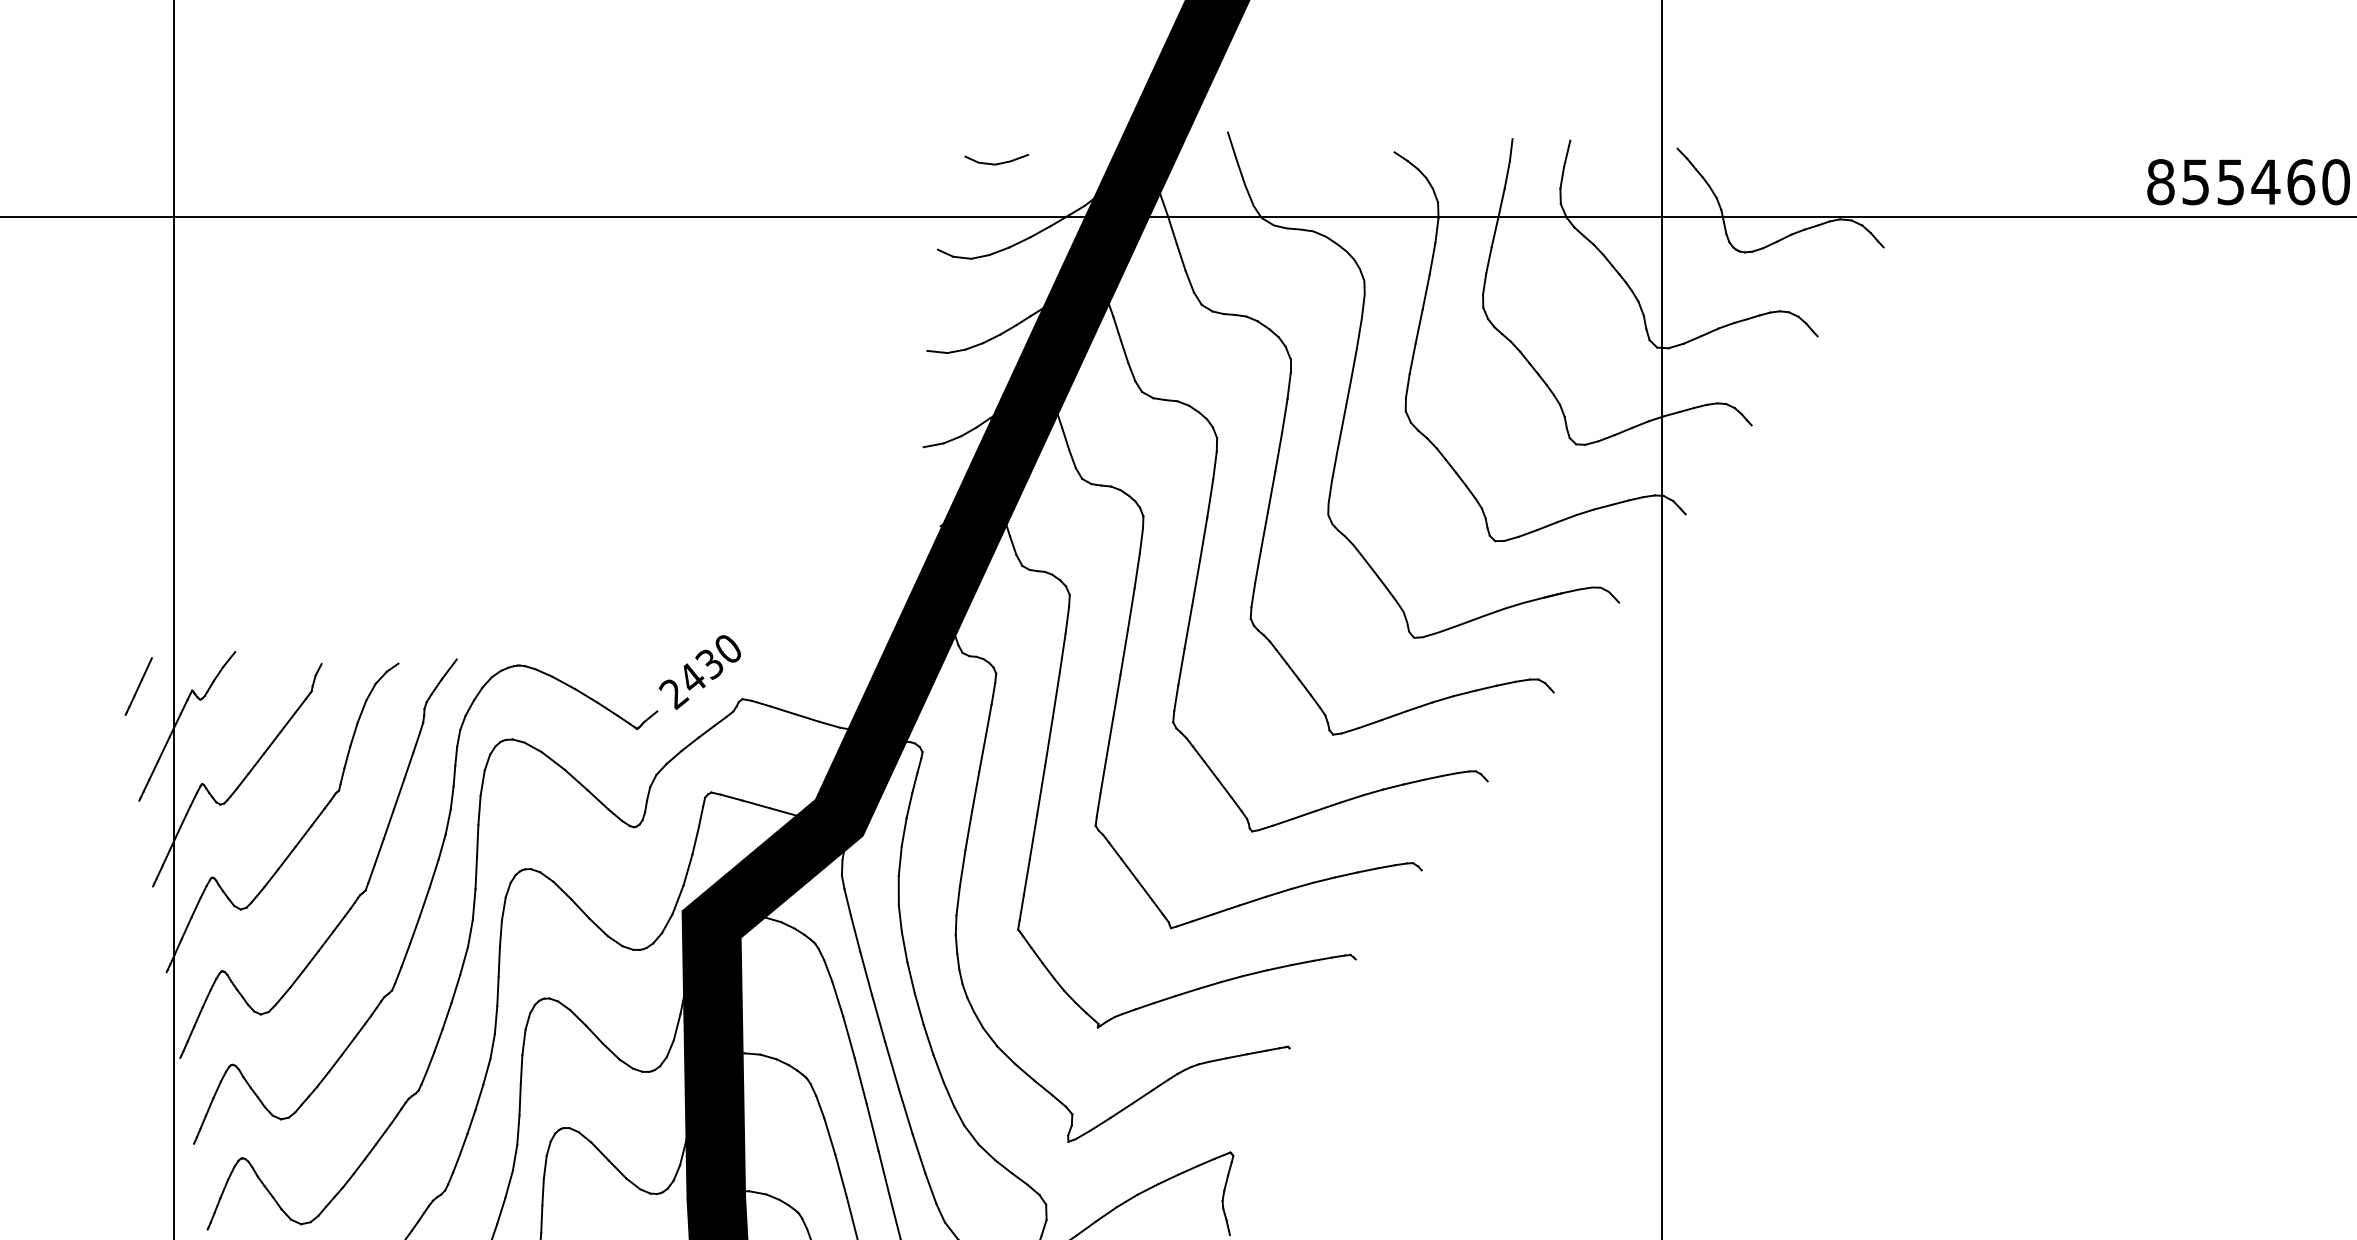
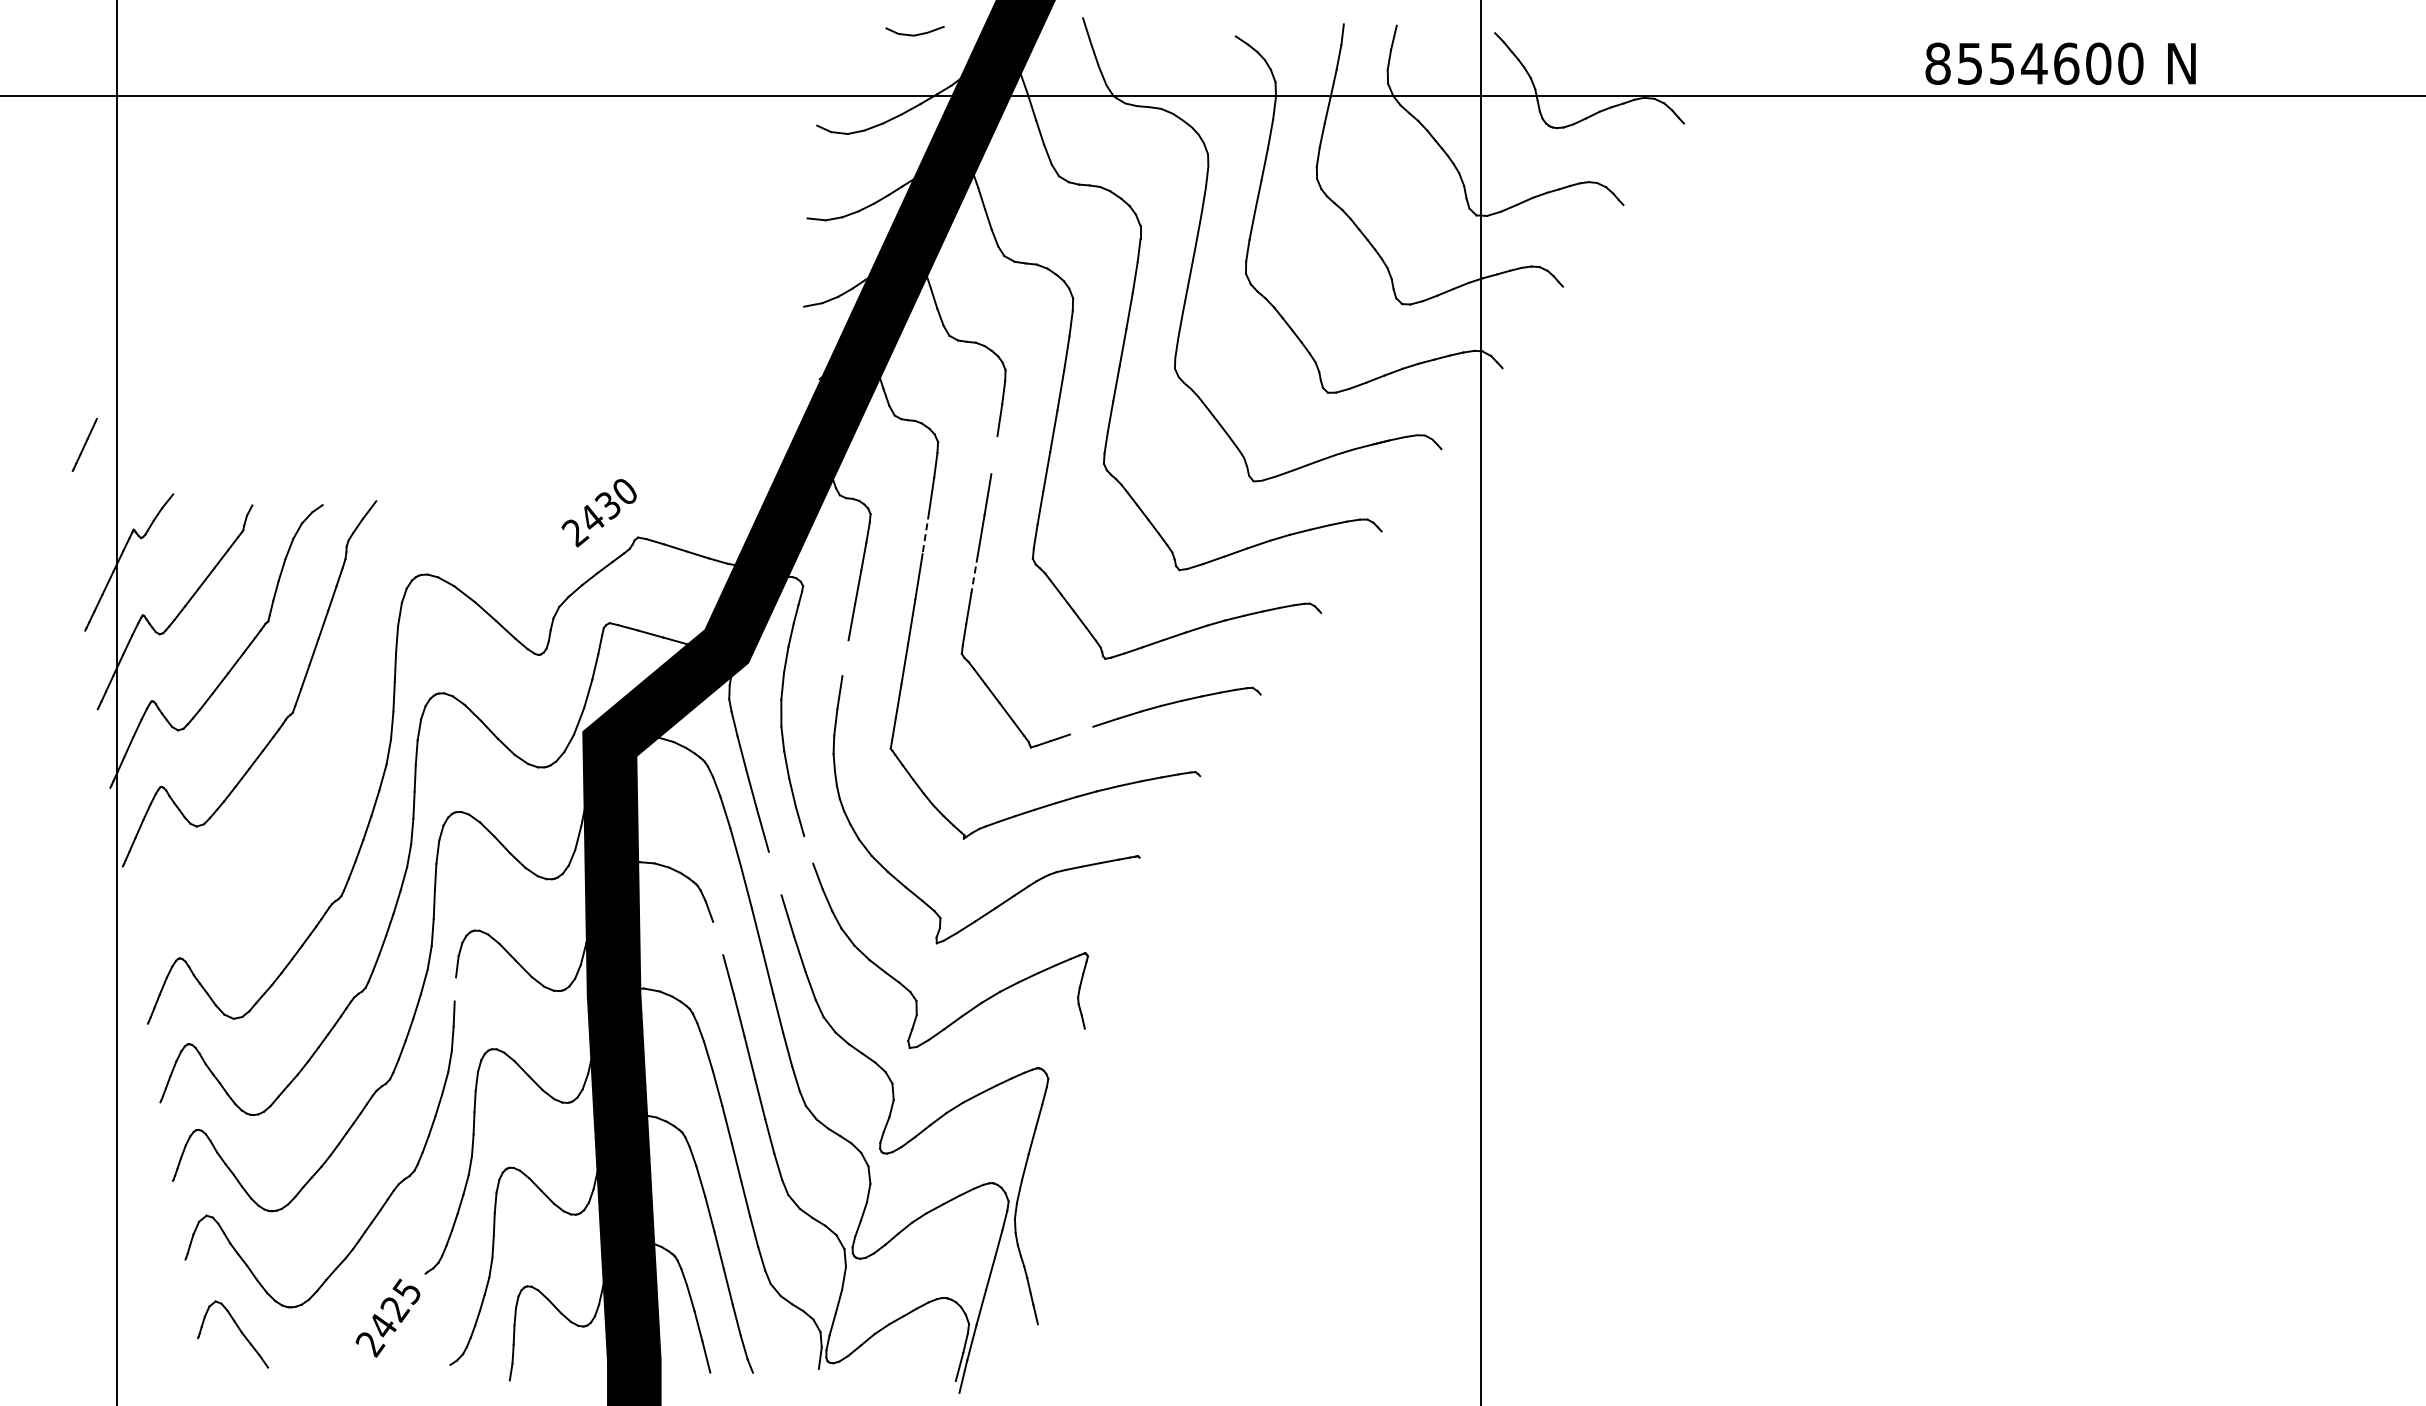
line: (996, 163) -> (914, 34), moved
line: (1131, 609) -> (994, 455), removed
line: (138, 685) -> (84, 444), moved
line: (1056, 694) -> (925, 533), solid -> dashed
line: (1109, 739) -> (974, 574), solid -> dashed
line: (968, 831) -> (845, 658), removed
part: (425, 904) -> (347, 725), removed
line: (1226, 909) -> (1081, 730), removed
line: (928, 1039) -> (808, 849), removed
line: (891, 1065) -> (774, 873), removed
line: (830, 1136) -> (718, 938), removed
line: (543, 1192) -> (455, 989), removed

